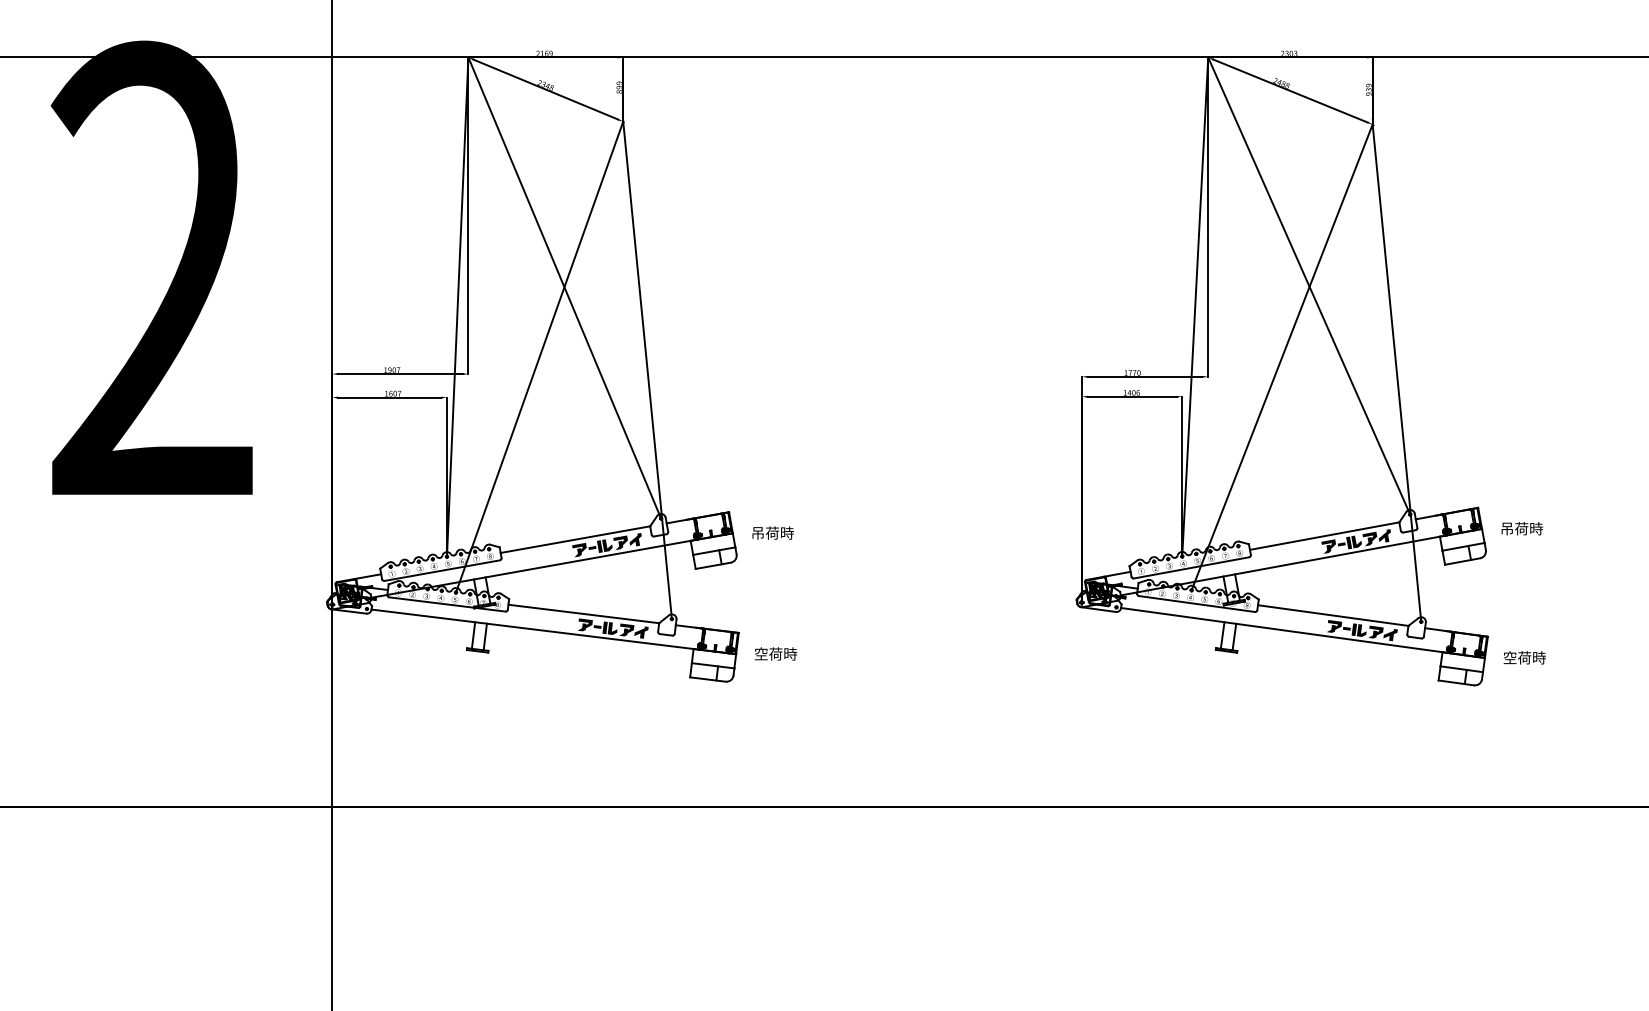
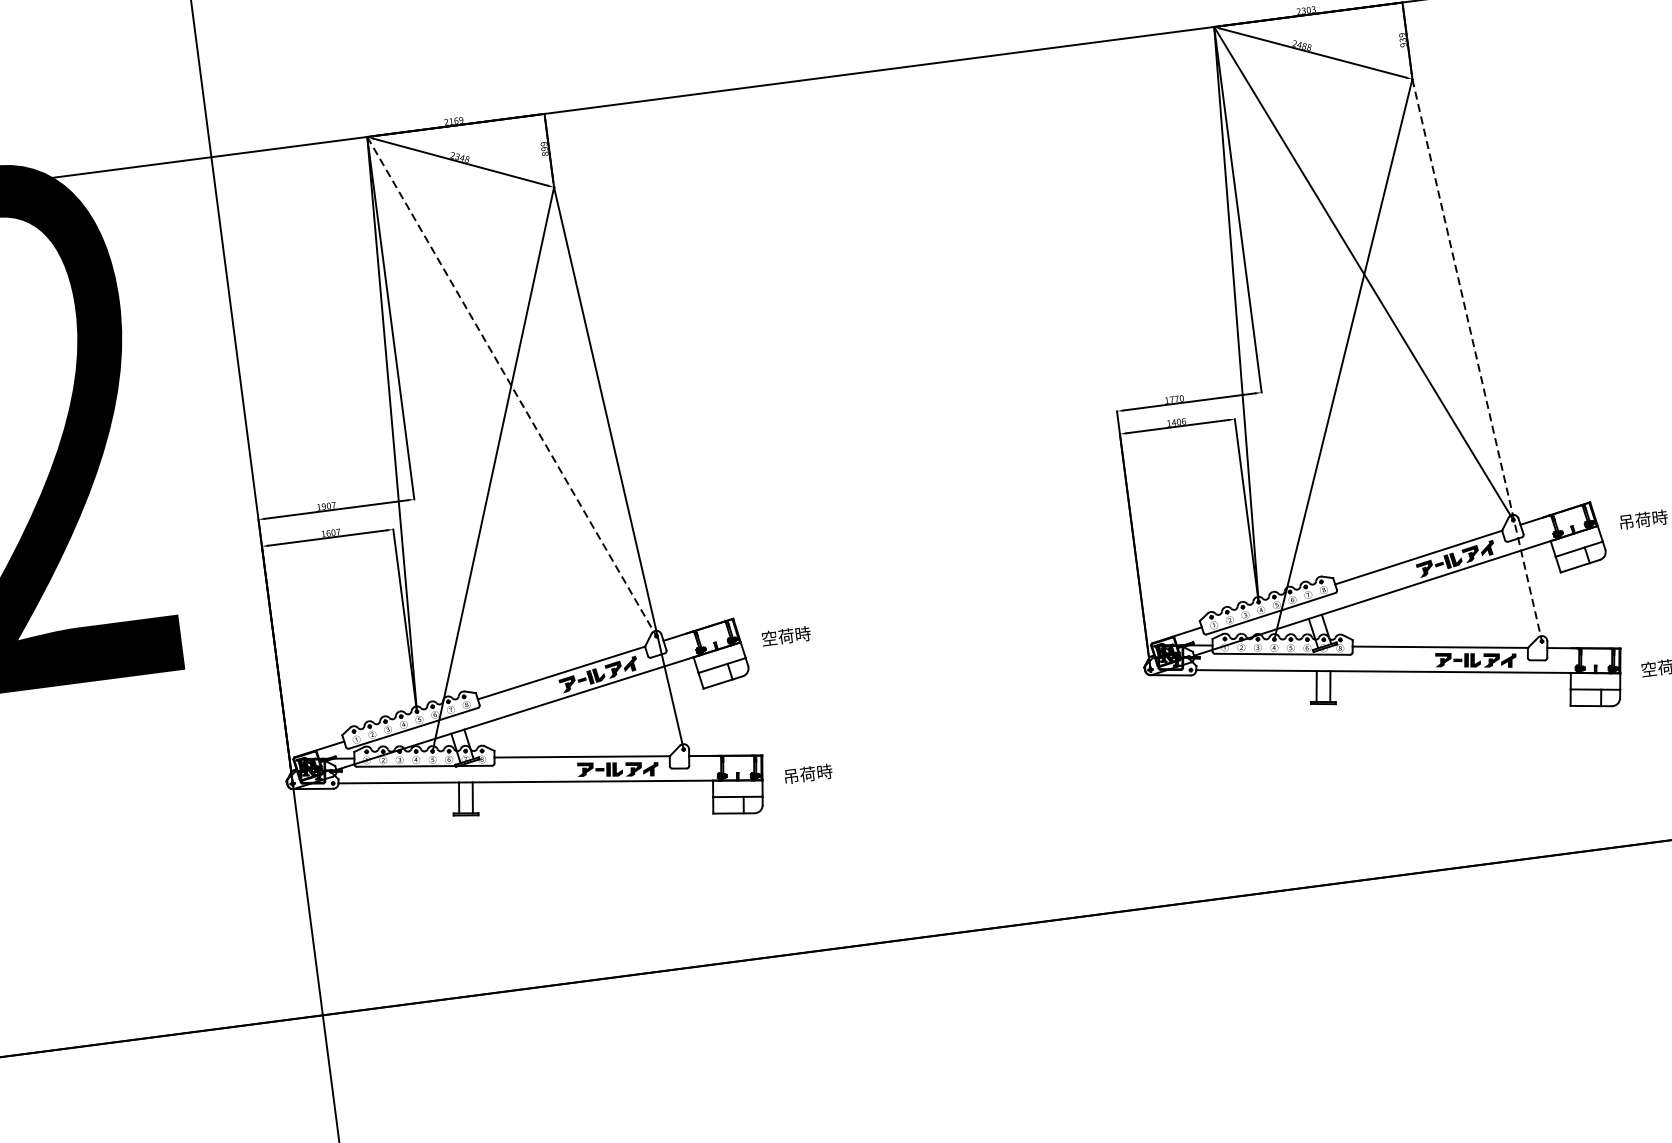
line: (564, 288) -> (511, 387), solid -> dashed
line: (1396, 373) -> (1476, 360), solid -> dashed
text: (757, 532) -> (768, 637), 吊荷時 -> 空荷時
text: (761, 653) -> (791, 775), 空荷時 -> 吊荷時

